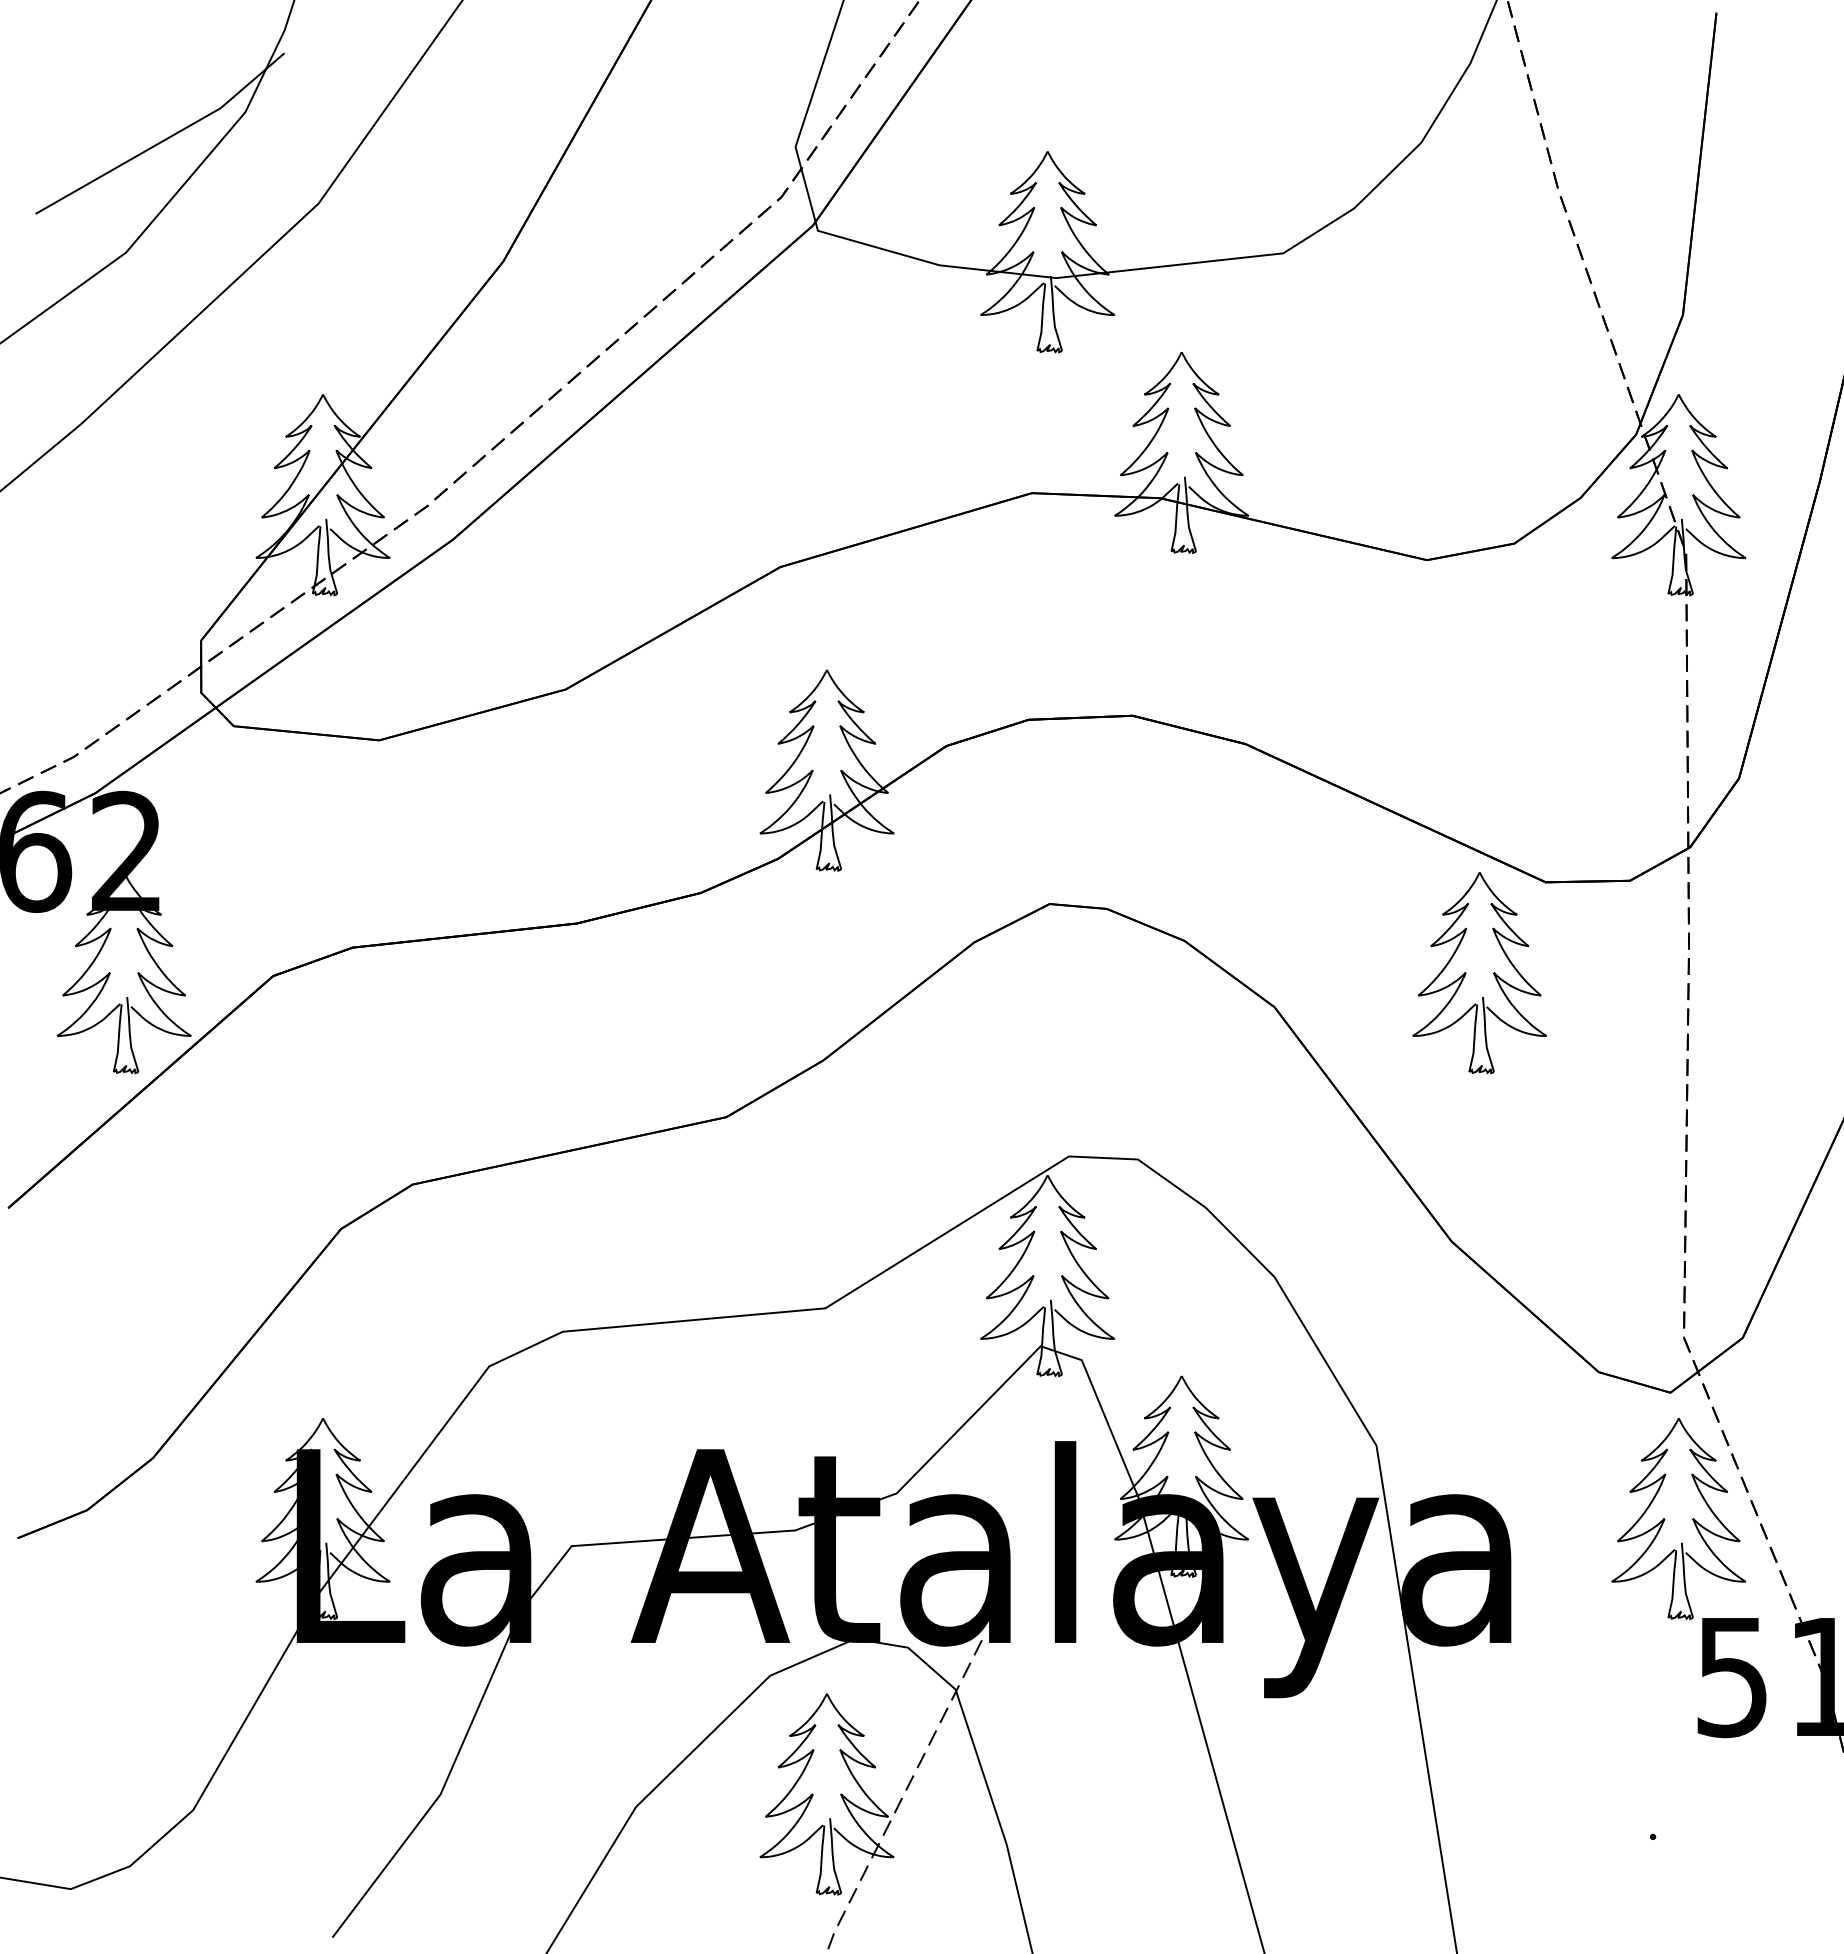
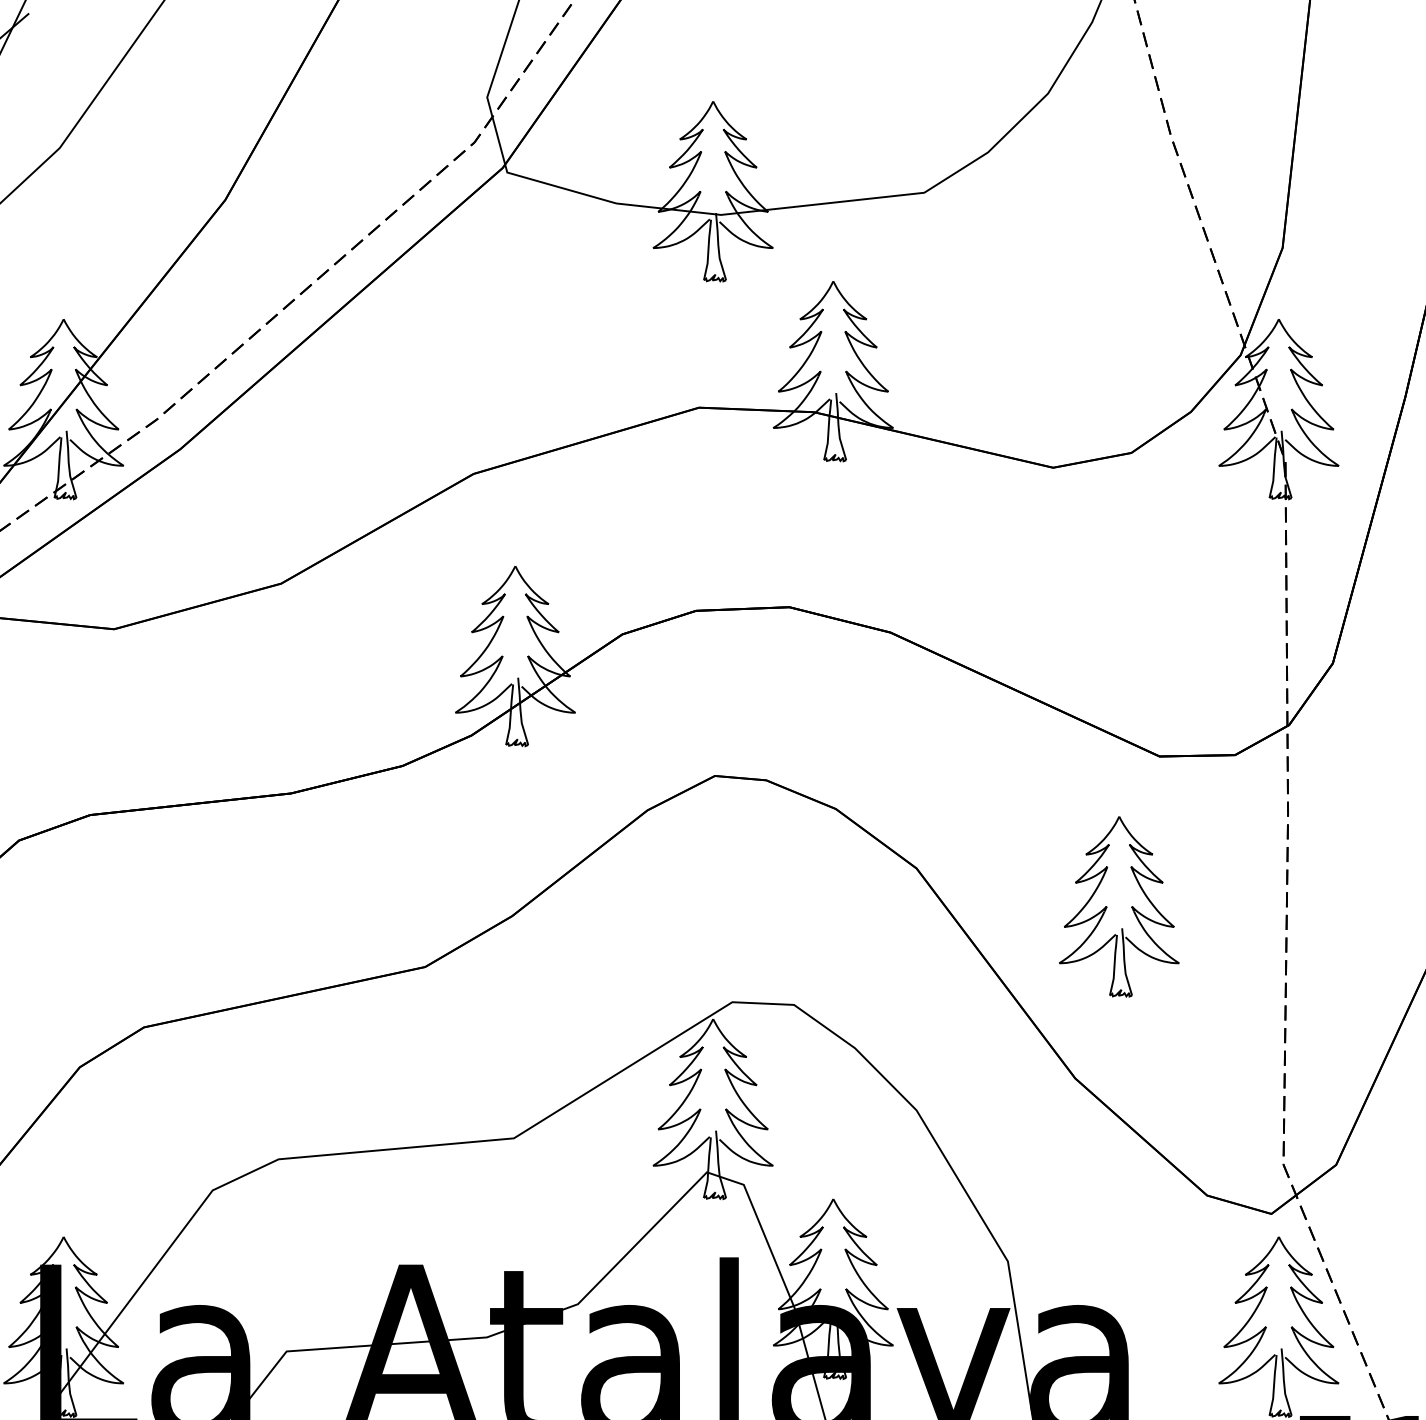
part: (1466, 973) -> (1107, 907), moved

